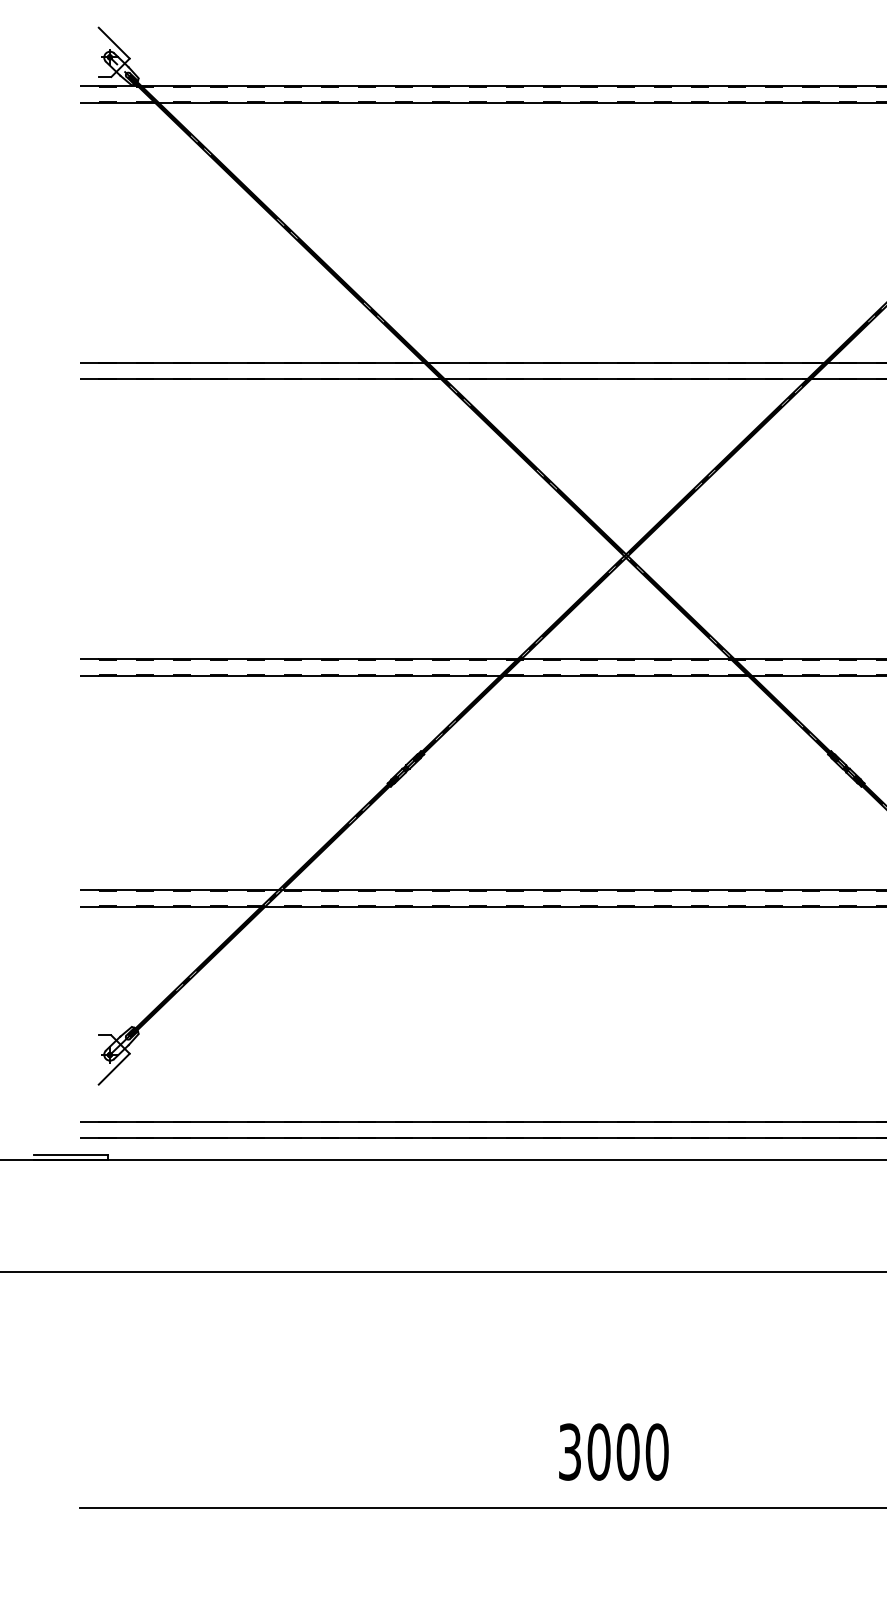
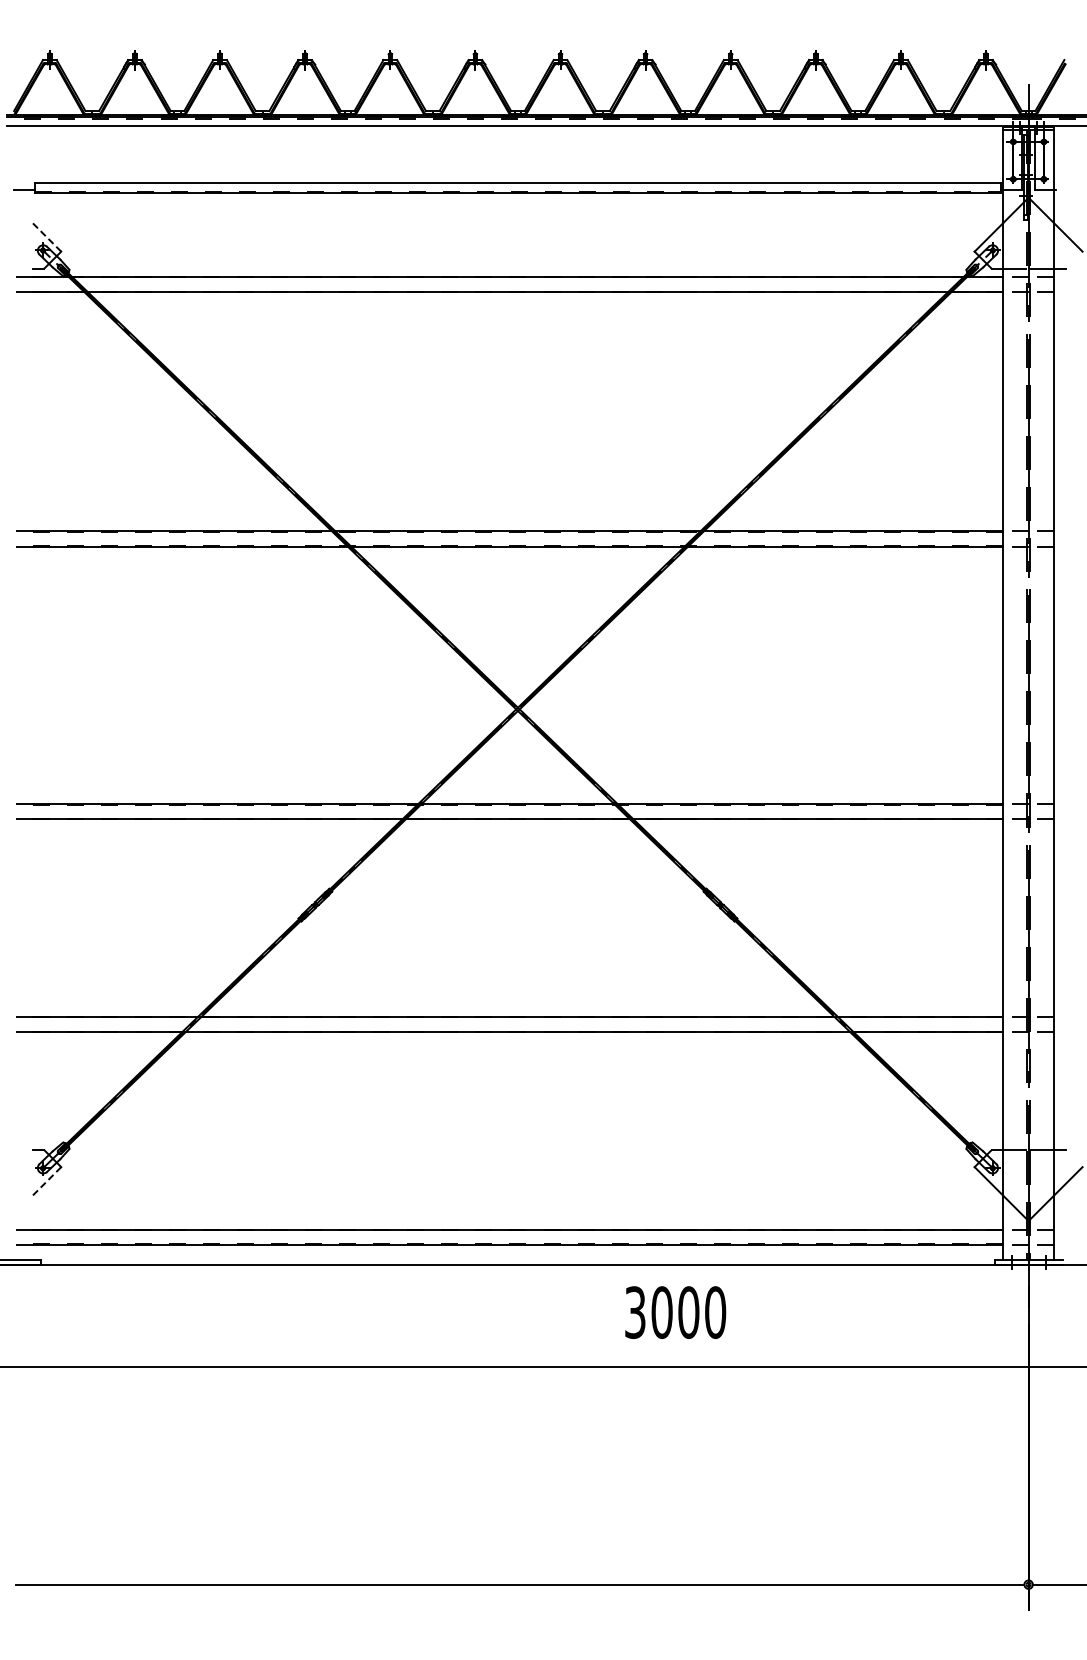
line: (113, 43) -> (46, 237), solid -> dashed
line: (113, 1069) -> (46, 1181), solid -> dashed
text: (613, 1451) -> (675, 1312), moved

